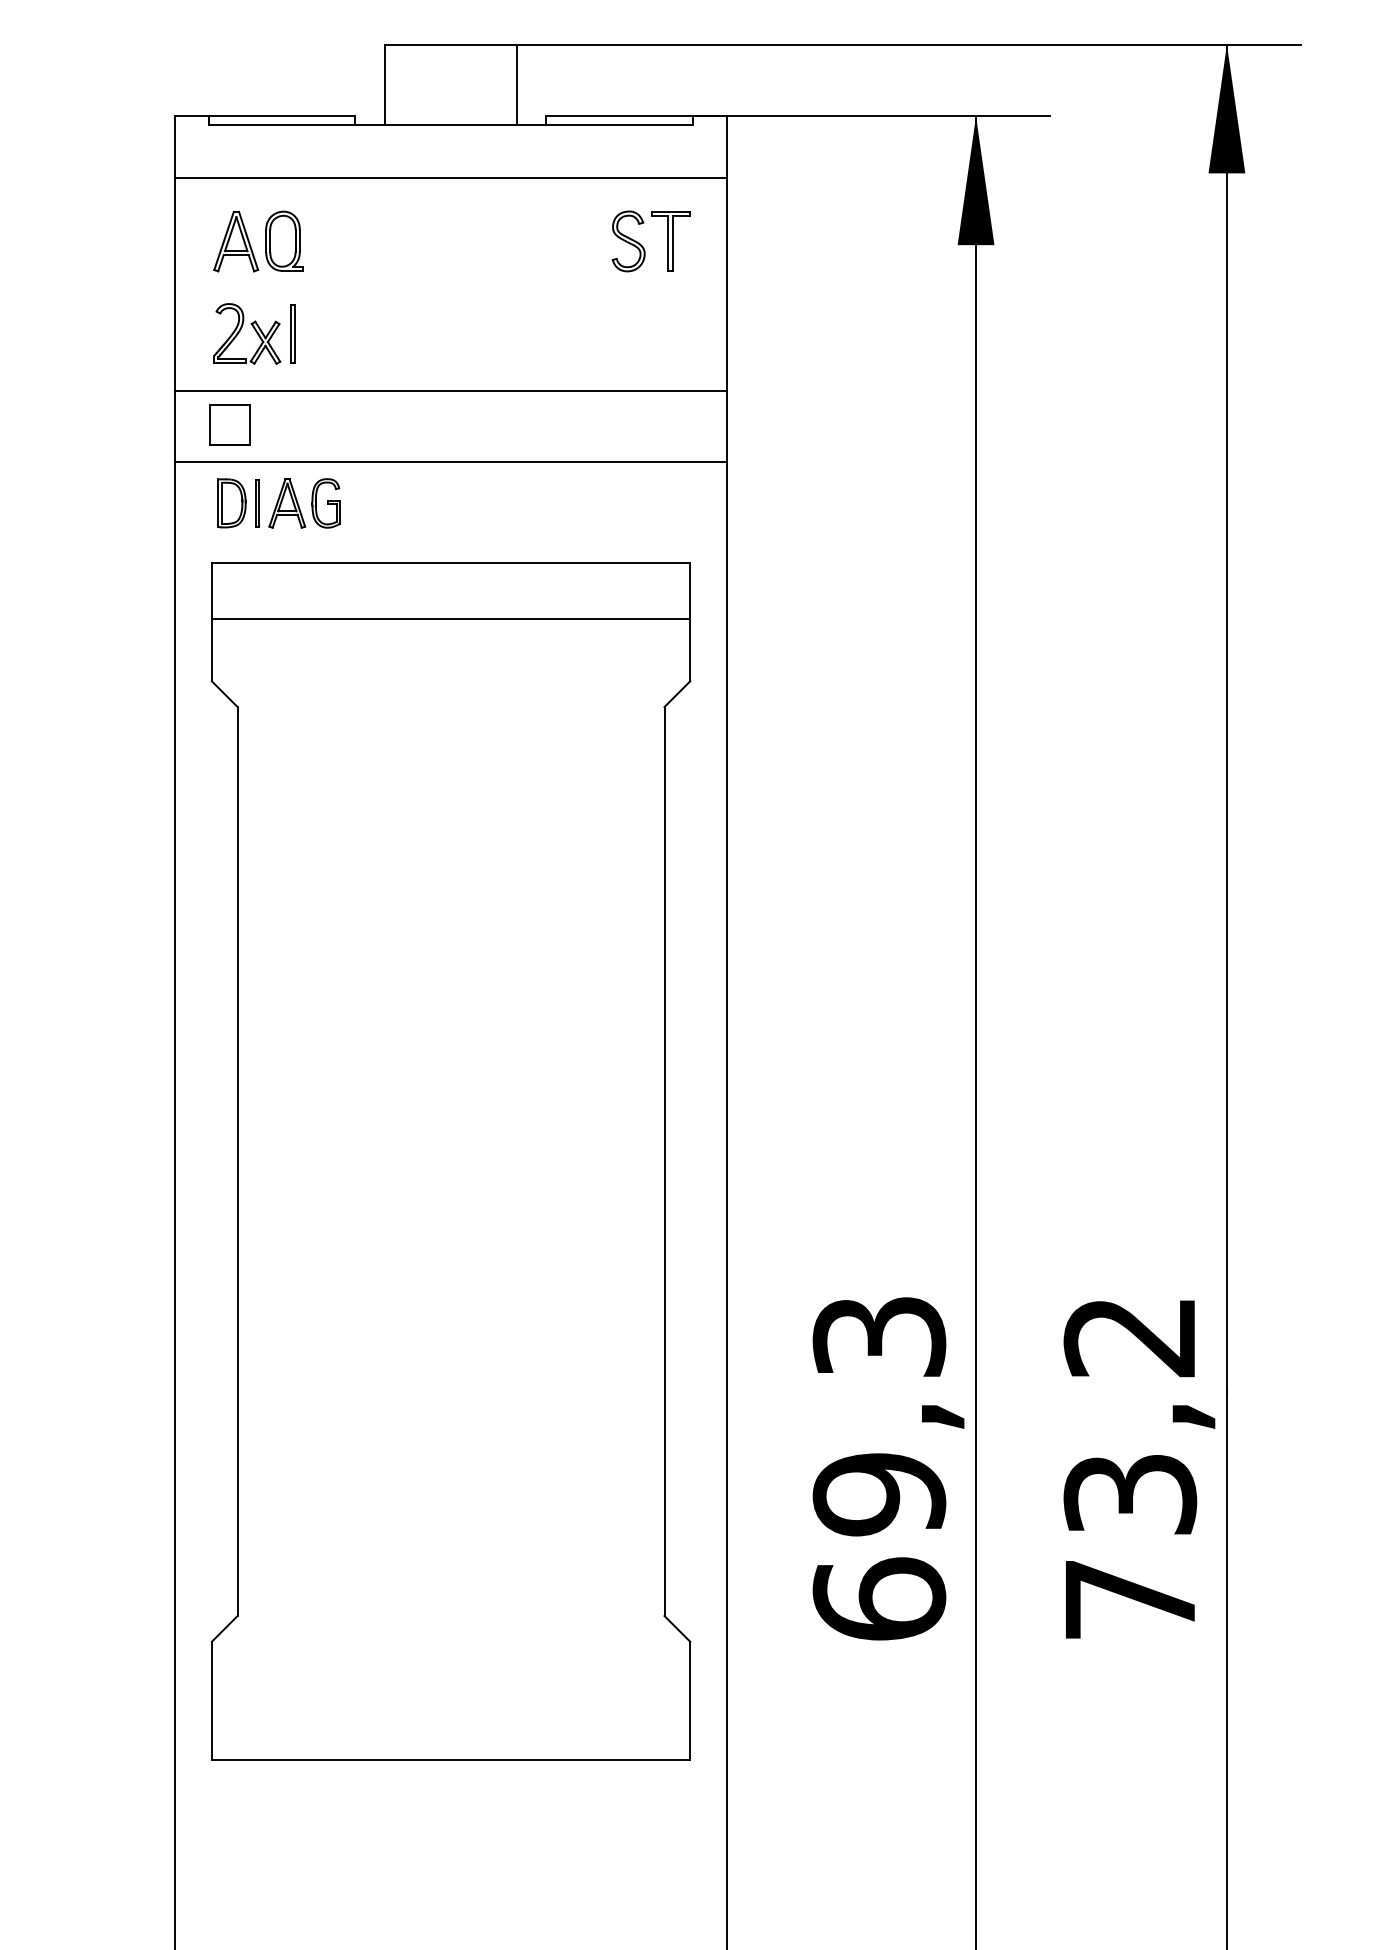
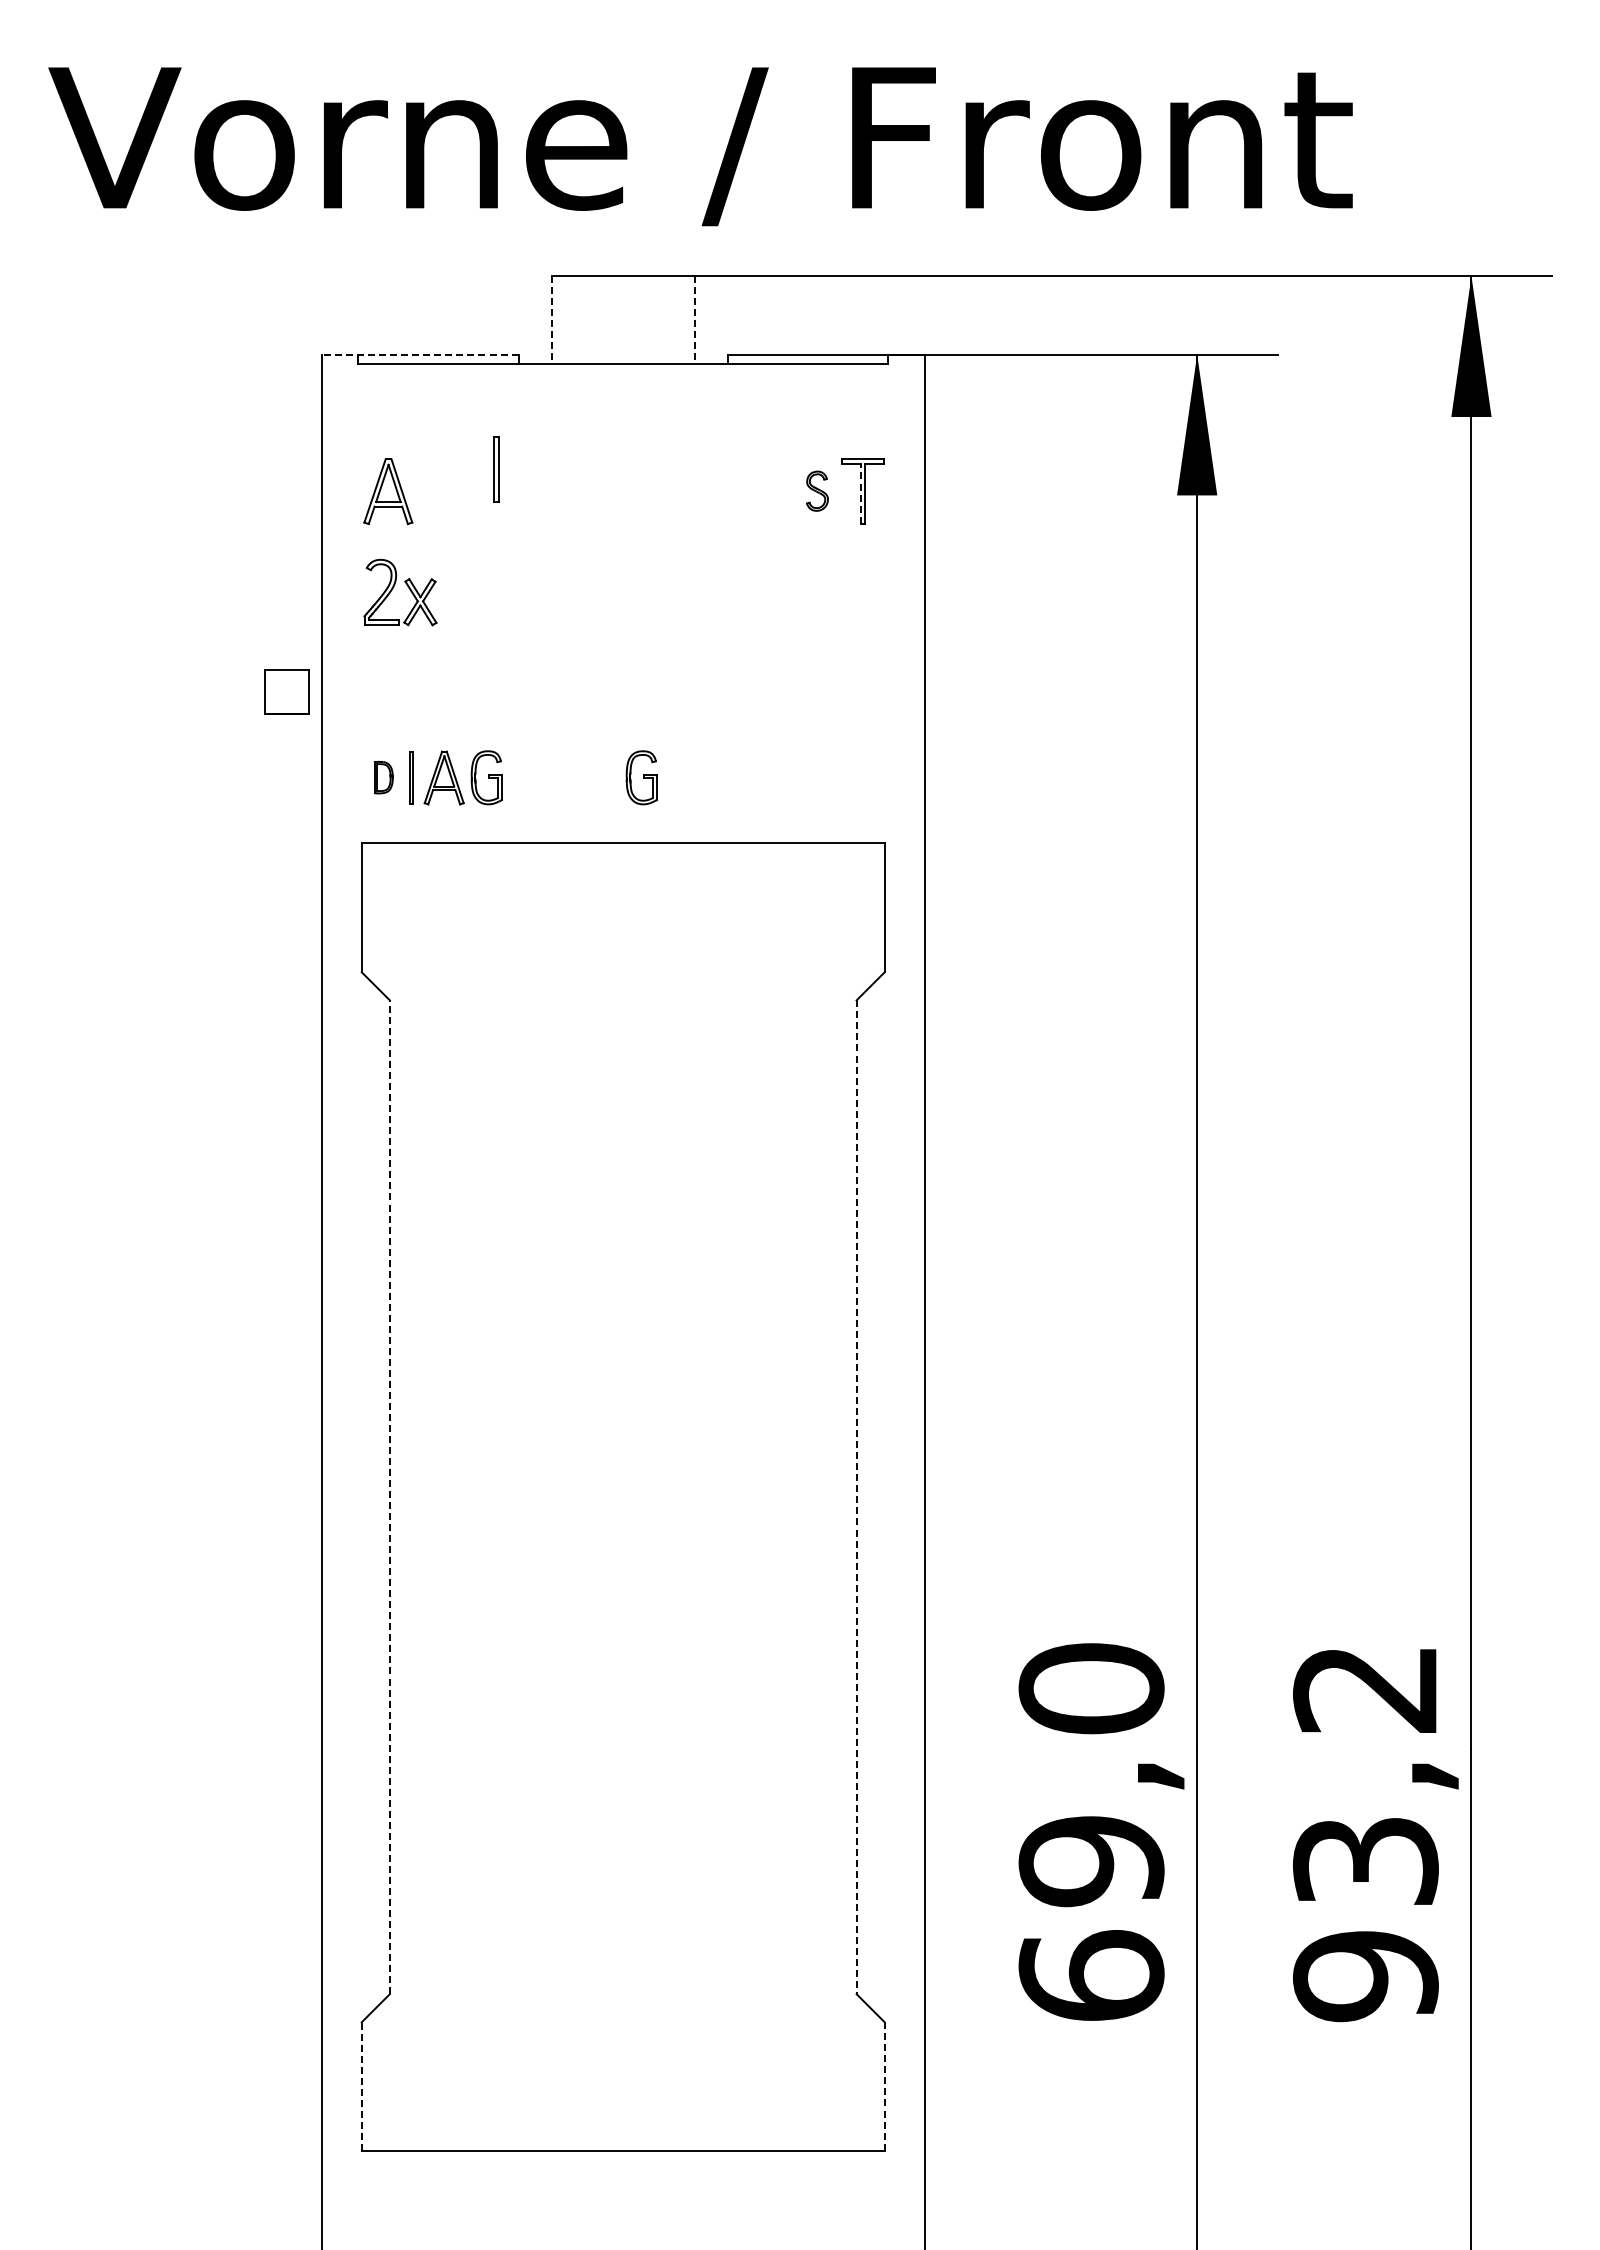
line: (385, 85) -> (551, 320), solid -> dashed
line: (516, 85) -> (694, 320), solid -> dashed
line: (265, 116) -> (420, 354), solid -> dashed
line: (451, 178) -> (623, 422), removed
part: (628, 240) -> (817, 490), size x0.6
part: (284, 241) -> (441, 491), removed
line: (668, 243) -> (860, 493), solid -> dashed
part: (293, 333) -> (496, 469), moved
line: (451, 391) -> (623, 655), removed
part: (229, 424) -> (286, 691), moved
line: (451, 461) -> (623, 732), removed
part: (231, 503) -> (383, 777), size x0.6
part: (467, 503) -> (641, 777), added
line: (450, 618) -> (622, 903), removed
line: (237, 1161) -> (389, 1497), solid -> dashed
line: (664, 1161) -> (856, 1497), solid -> dashed
text: (879, 1336) -> (1091, 1688), 69,3 -> 69,0
text: (1130, 1599) -> (1365, 1976), 73,2 -> 93,2
line: (211, 1700) -> (361, 2086), solid -> dashed
line: (690, 1701) -> (884, 2087), solid -> dashed

